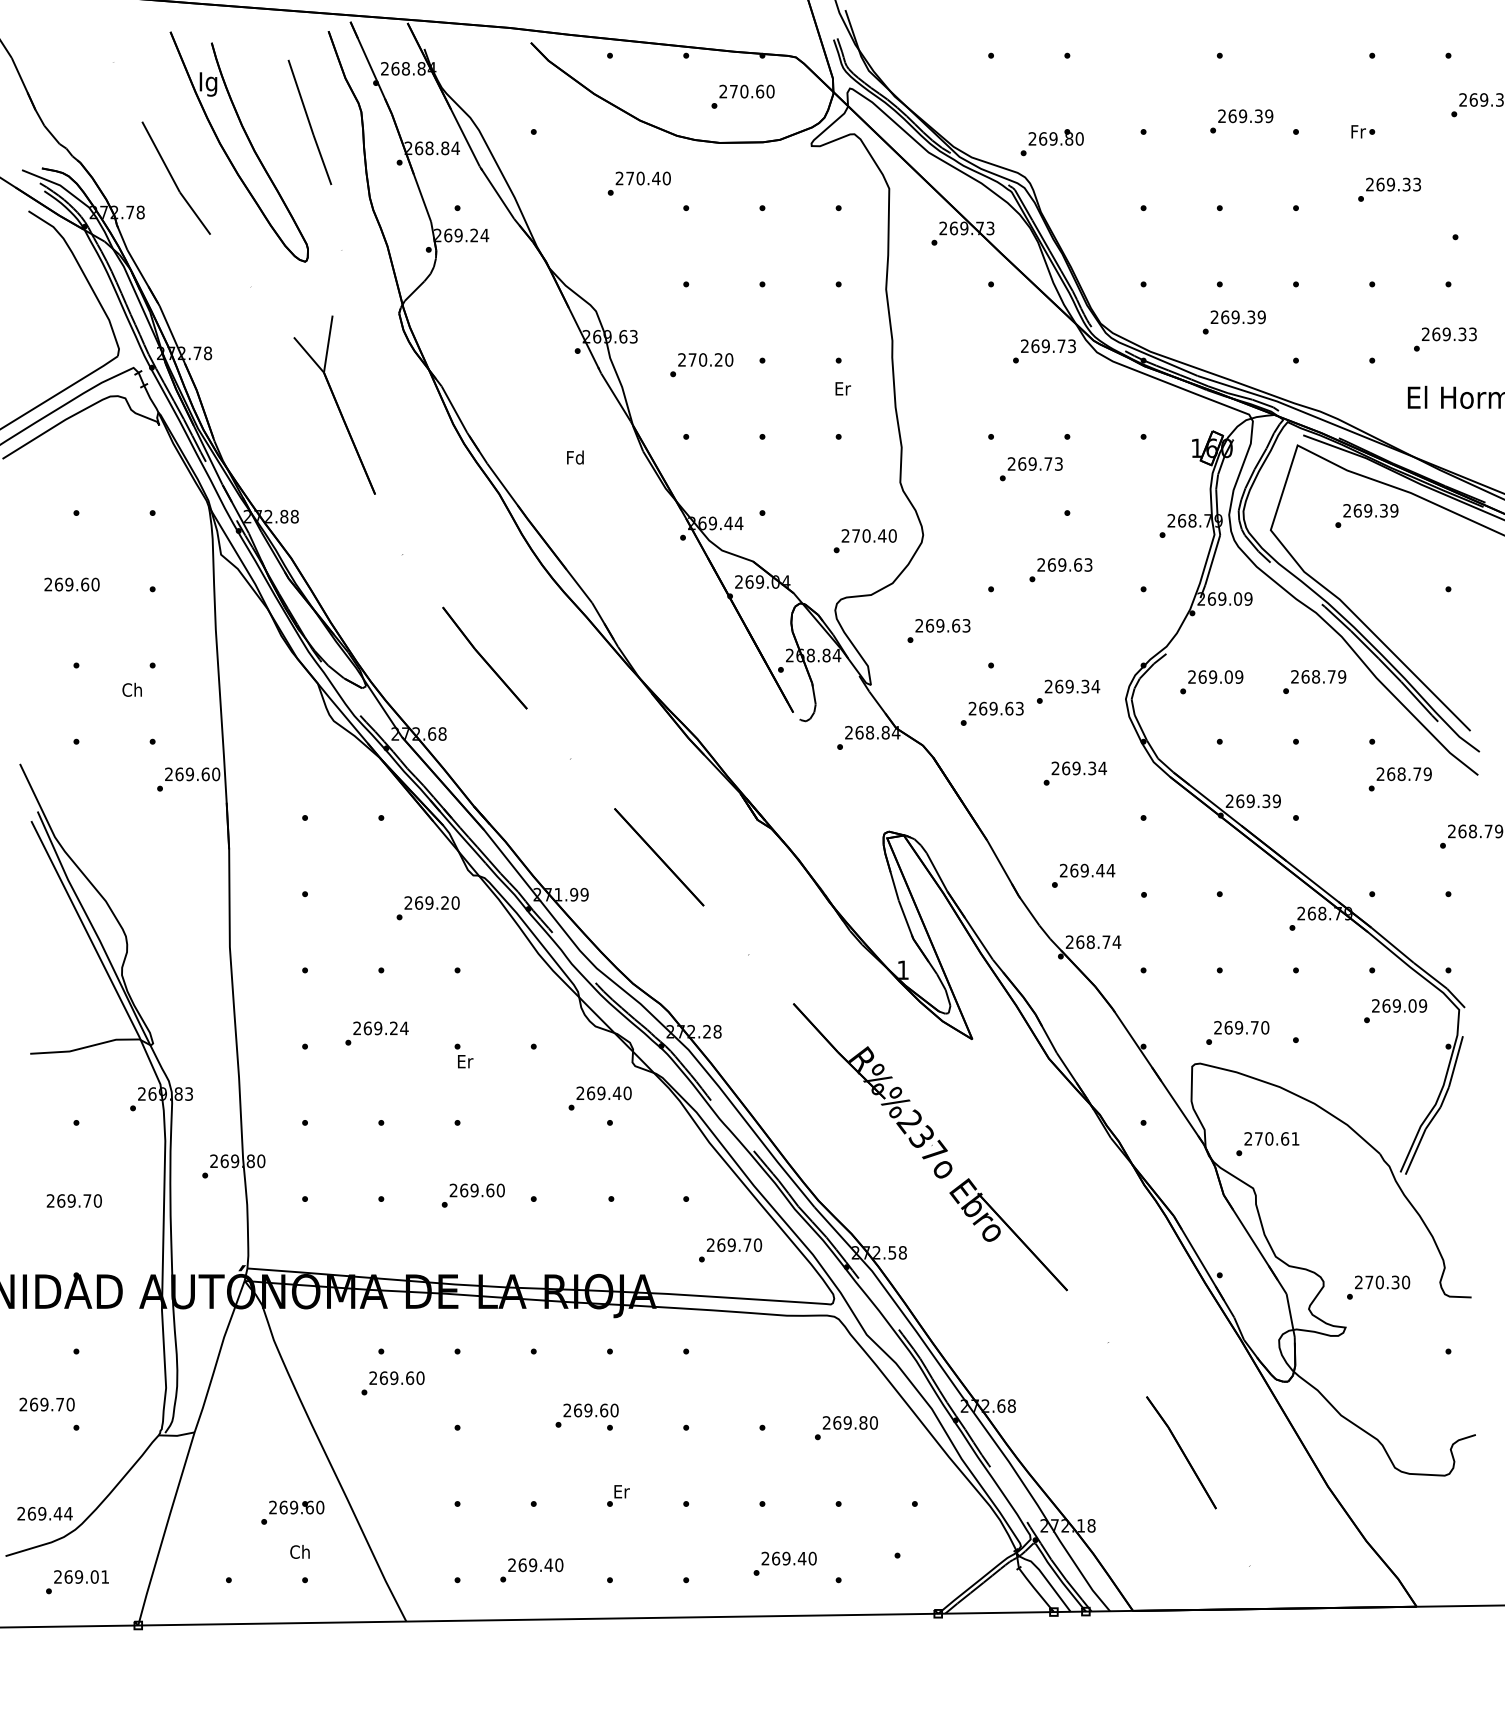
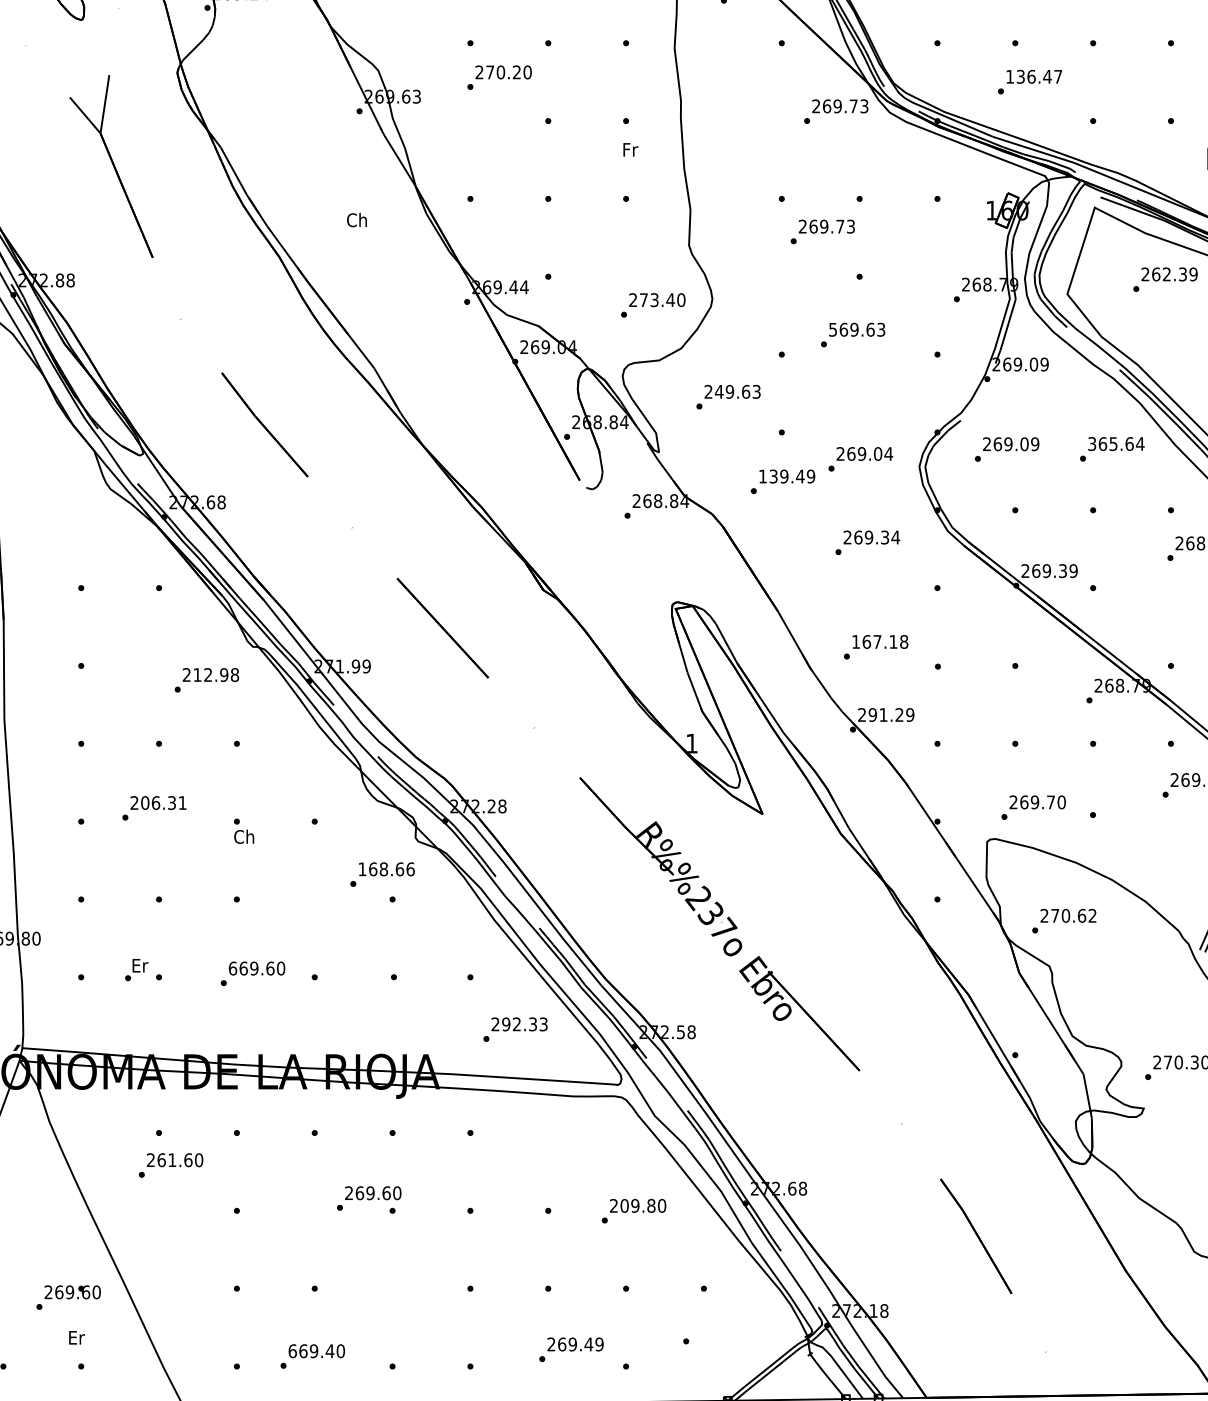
text: (1237, 317) -> (1033, 77), 269.39 -> 136.47
text: (701, 365) -> (499, 78), moved
text: (843, 388) -> (631, 149), Er -> Fr
text: (574, 457) -> (356, 220), Fd -> Ch
text: (1368, 510) -> (1167, 274), 269.39 -> 262.39
text: (866, 535) -> (654, 299), 270.40 -> 273.40
text: (1041, 564) -> (833, 329), 269.63 -> 569.63
text: (929, 625) -> (718, 391), 269.63 -> 249.63
text: (1318, 676) -> (1116, 443), 268.79 -> 365.64
text: (1085, 686) -> (878, 453), 269.34 -> 269.04
text: (995, 708) -> (786, 476), 269.63 -> 139.49
text: (1087, 870) -> (880, 641), 269.44 -> 167.18
text: (437, 902) -> (216, 674), 269.20 -> 212.98
text: (1098, 942) -> (891, 715), 268.74 -> 291.29
text: (385, 1028) -> (163, 803), 269.24 -> 206.31
text: (464, 1061) -> (244, 836), Er -> Ch
text: (603, 1093) -> (385, 869), 269.40 -> 168.66
text: (1295, 1138) -> (1092, 915), 270.61 -> 270.62
text: (453, 1190) -> (232, 968), 269.60 -> 669.60
text: (739, 1245) -> (524, 1024), 269.70 -> 292.33
text: (394, 1378) -> (172, 1160), 269.60 -> 261.60
text: (837, 1422) -> (624, 1205), 269.80 -> 209.80
text: (618, 1495) -> (136, 969), moved
text: (299, 1551) -> (75, 1337), Ch -> Er
text: (812, 1558) -> (599, 1344), 269.40 -> 269.49
text: (512, 1565) -> (293, 1351), 269.40 -> 669.40

